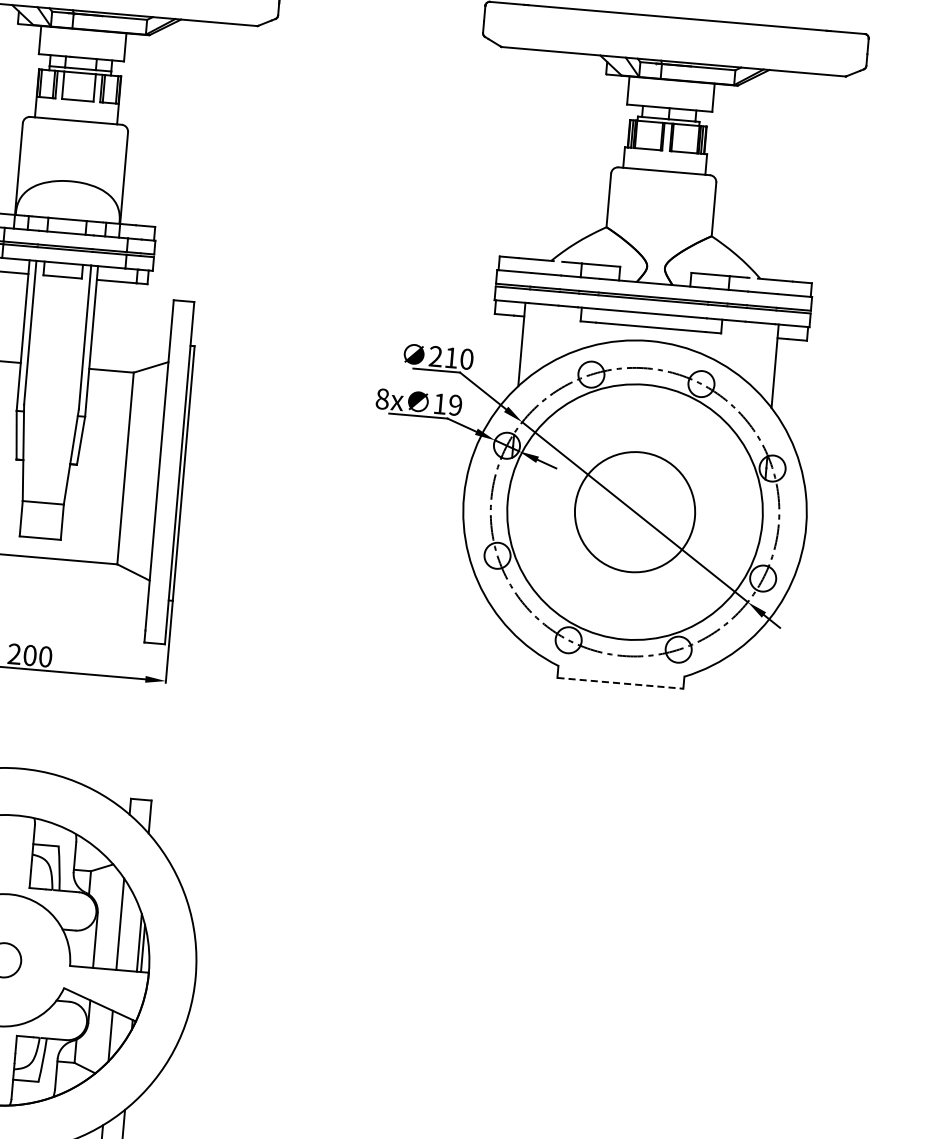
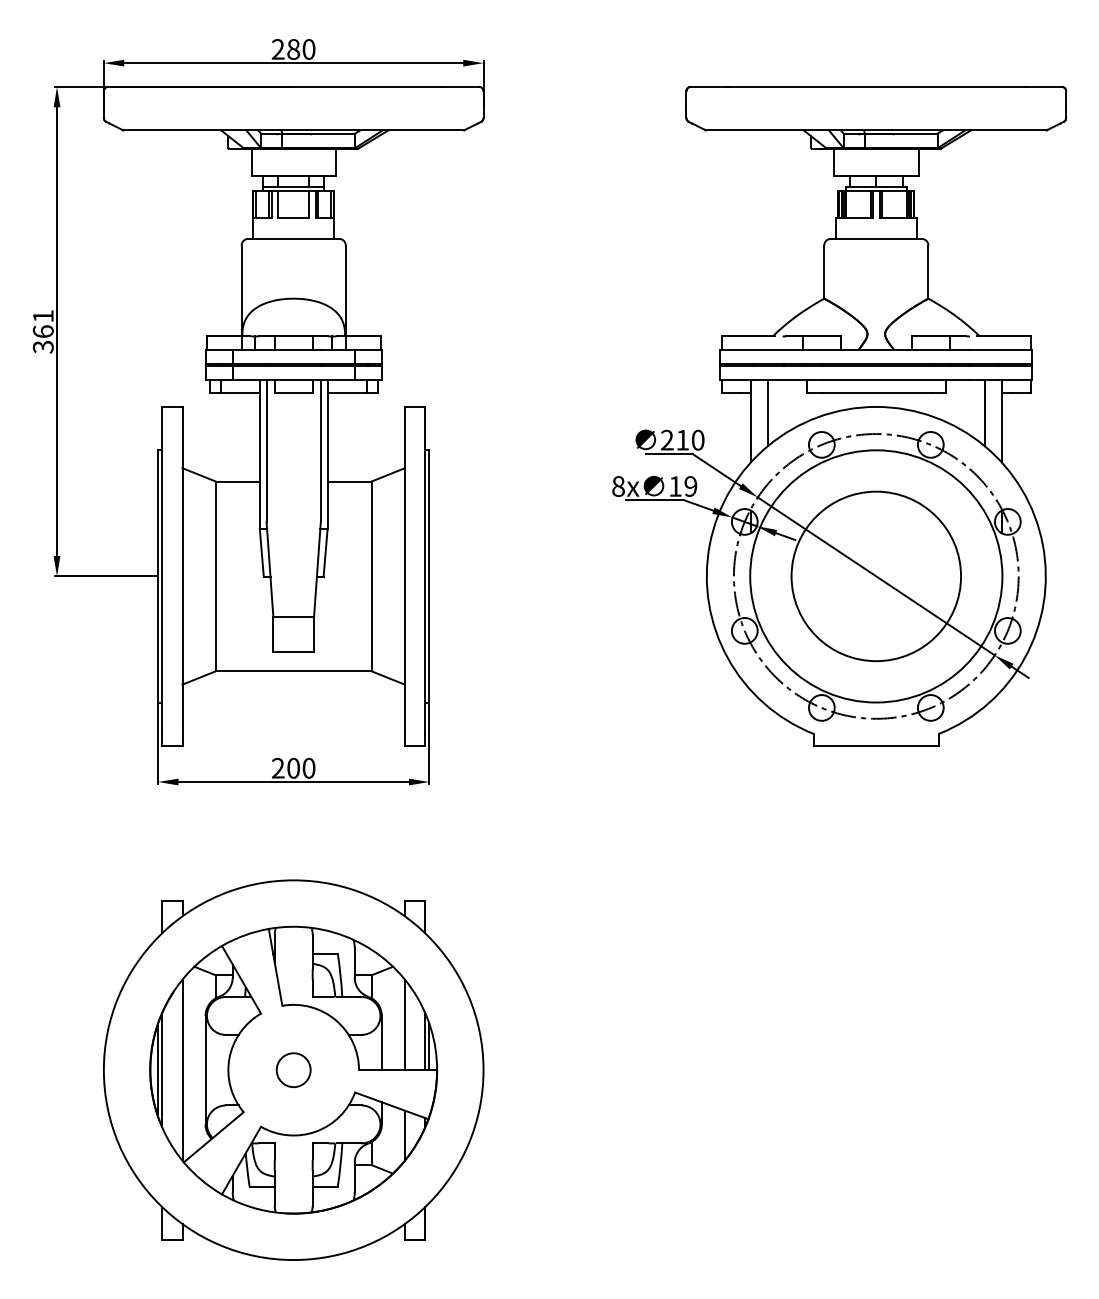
line: (539, 337) -> (767, 412), added
line: (758, 356) -> (984, 412), added
circle: (635, 512) -> (876, 576), size x1.43
line: (620, 682) -> (876, 745), dashed -> solid

